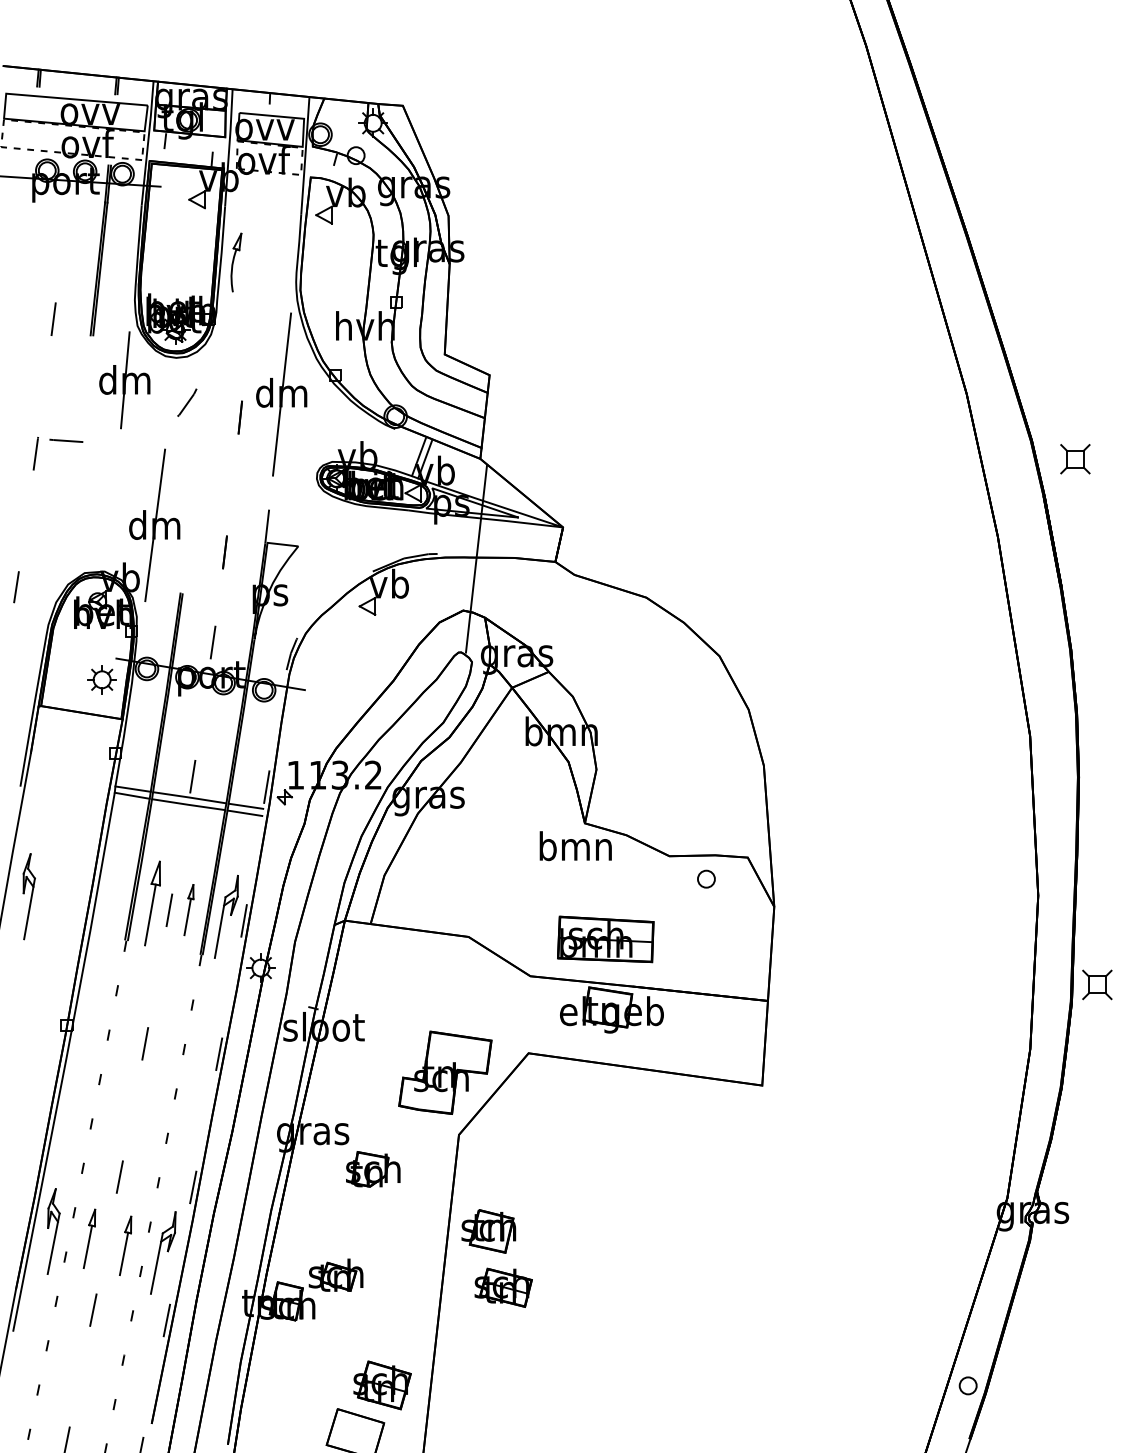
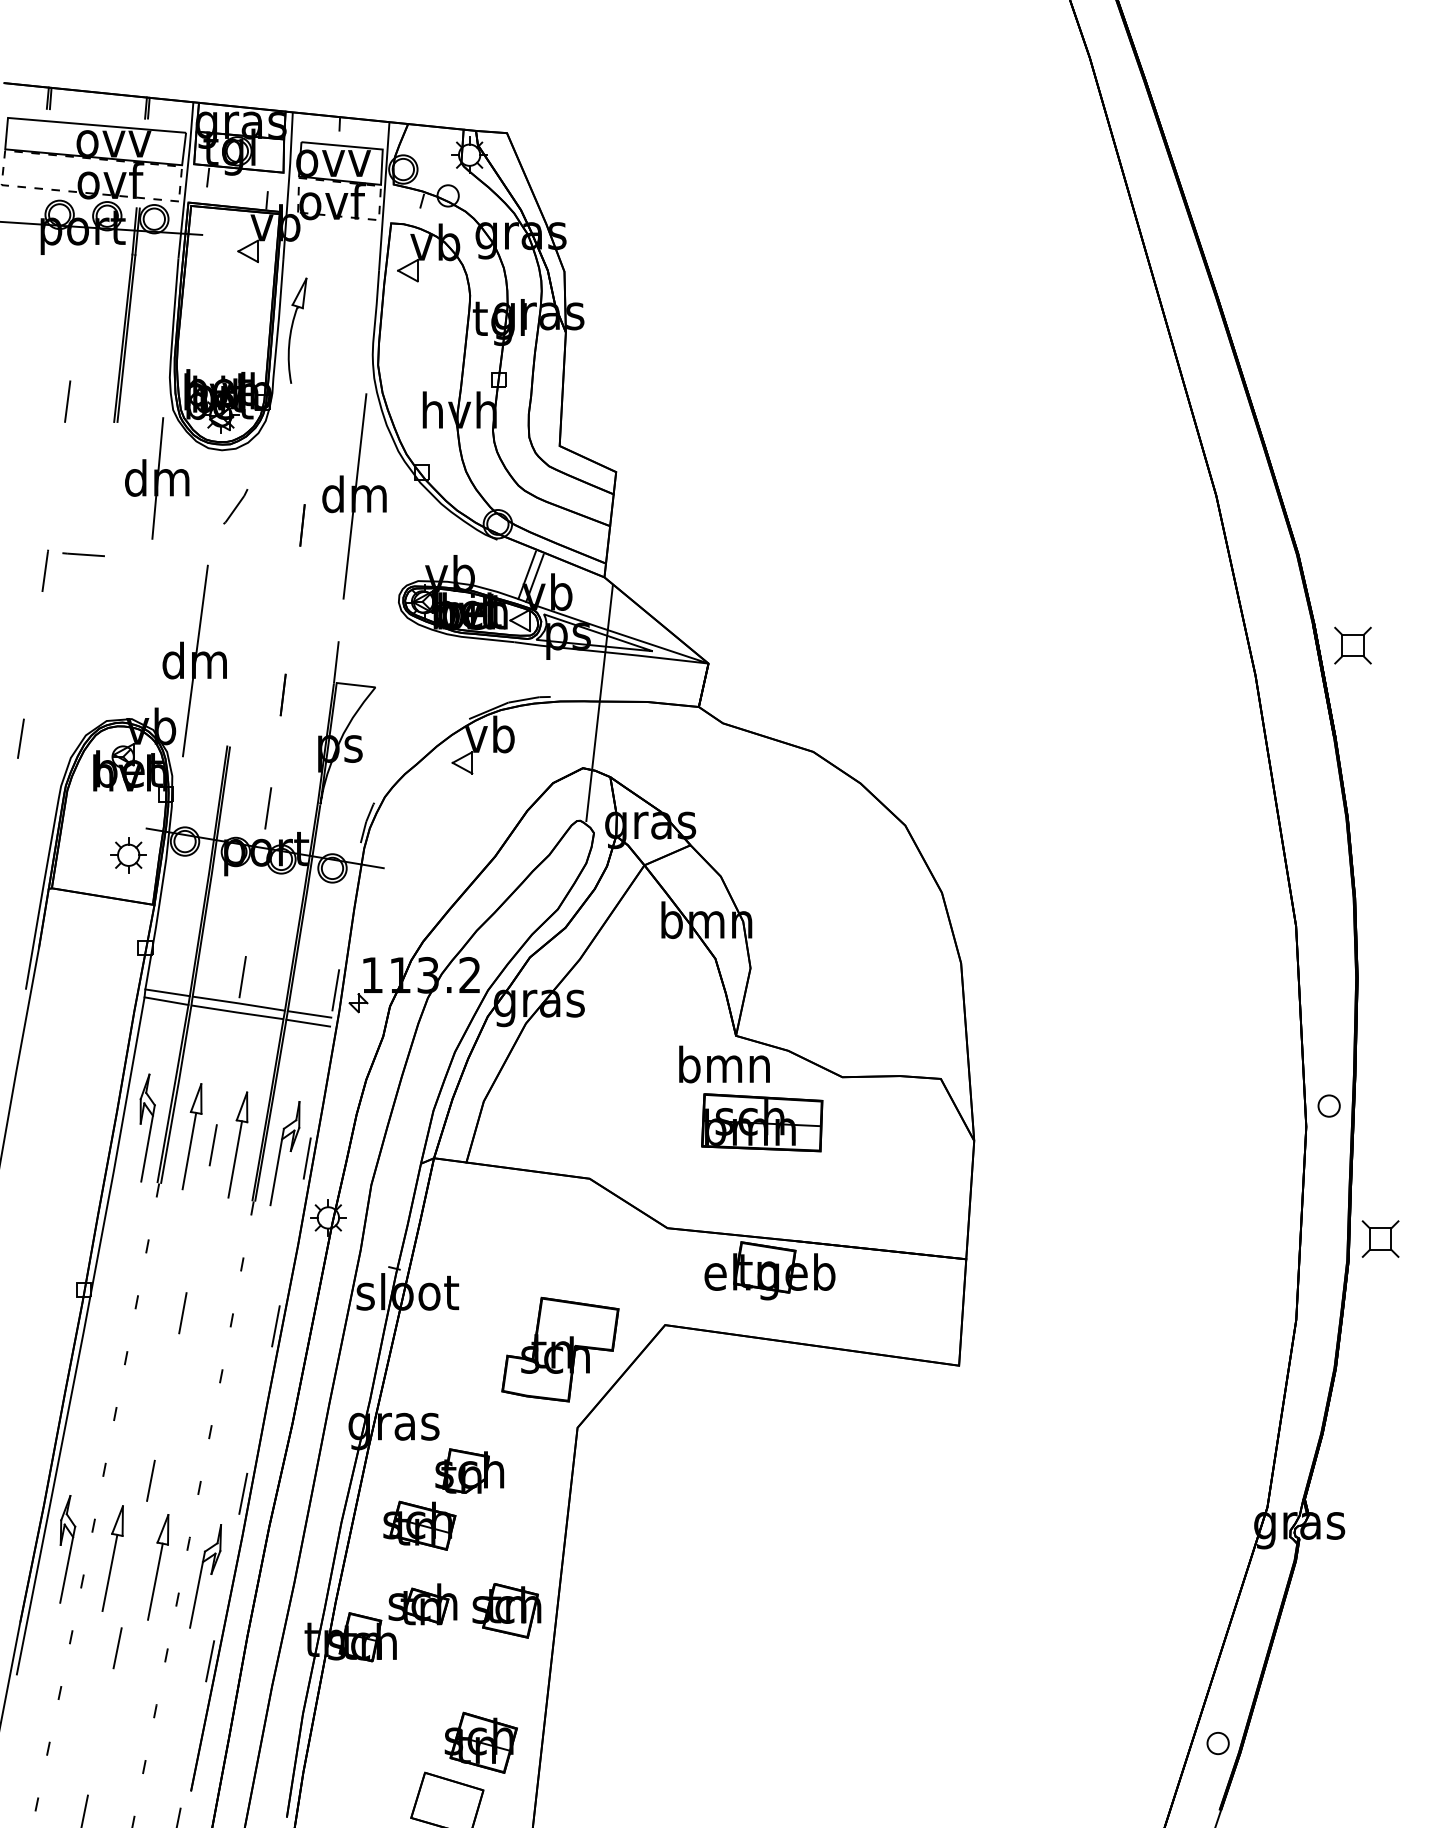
part: (236, 262) -> (297, 330), size x1.43
part: (1075, 459) -> (1353, 646), moved
part: (706, 878) -> (1329, 1105), moved
part: (28, 896) -> (146, 1127), moved
part: (188, 909) -> (237, 1144), size x1.67
part: (605, 939) -> (761, 1122), moved
part: (488, 1231) -> (506, 1610), moved
part: (89, 1238) -> (112, 1558), size x1.43
part: (125, 1245) -> (158, 1566), size x1.43
part: (503, 1287) -> (419, 1525), moved

